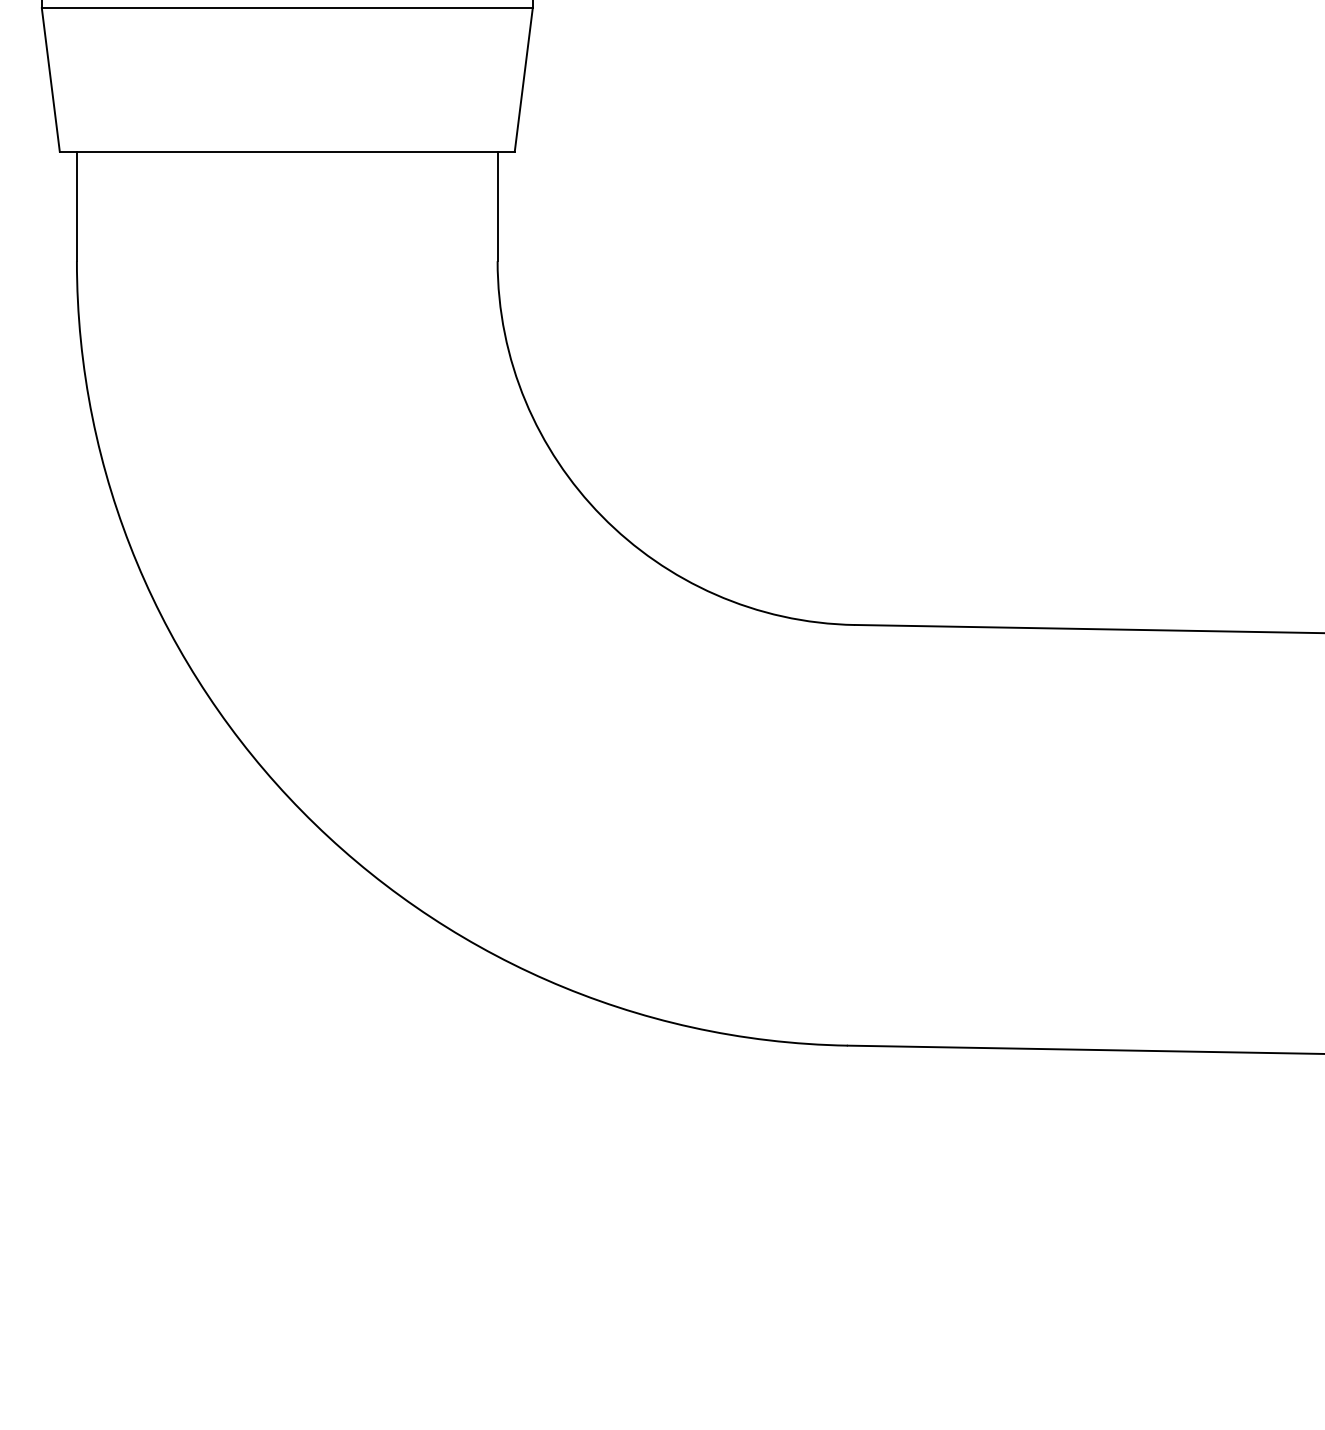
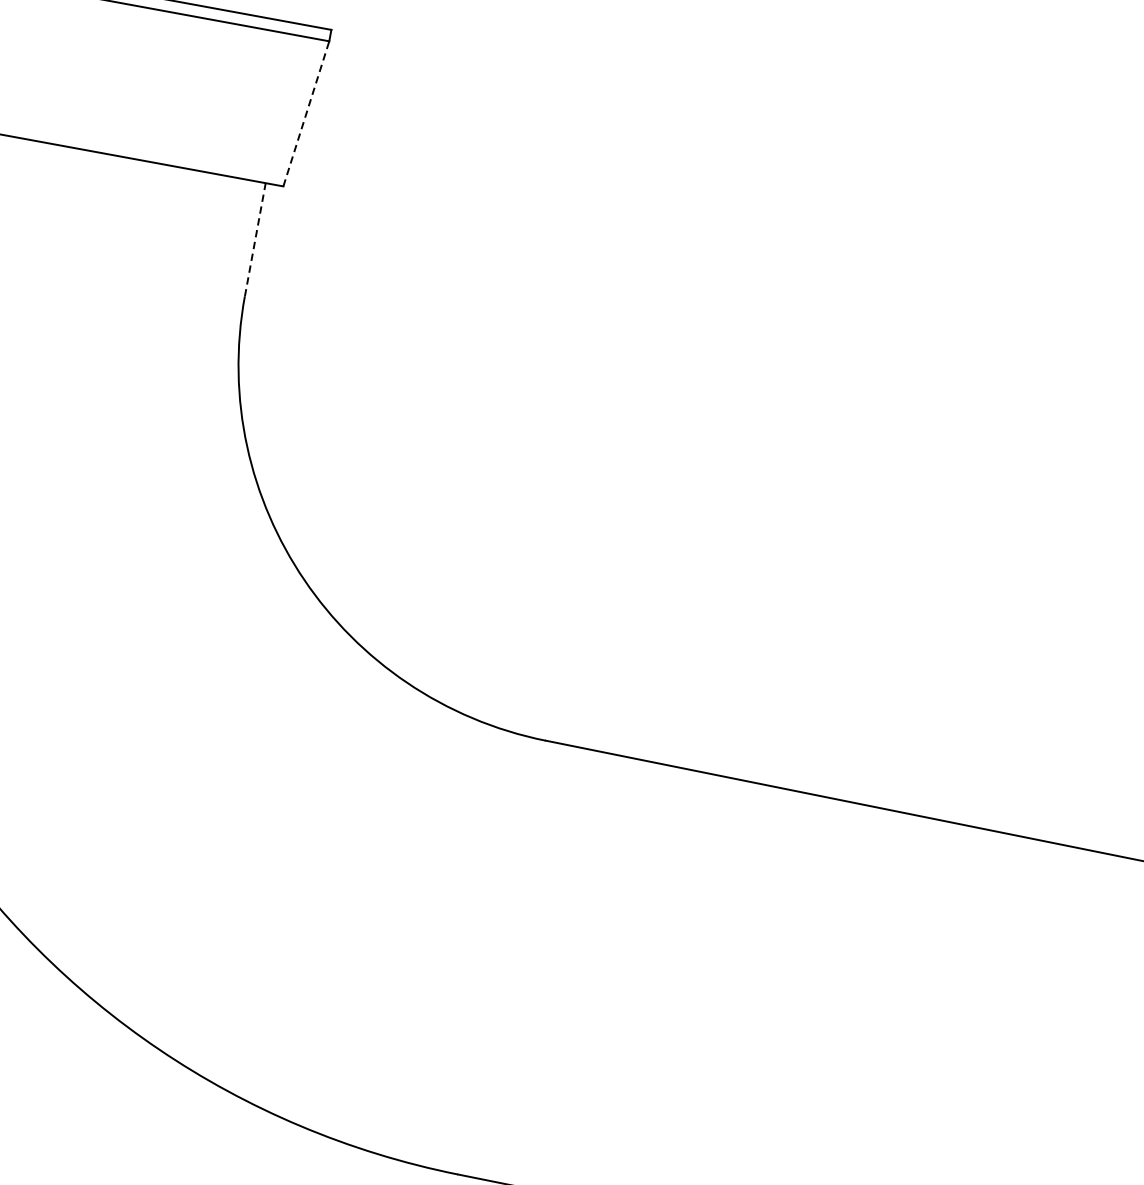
line: (523, 79) -> (306, 113), solid -> dashed
line: (497, 206) -> (255, 239), solid -> dashed

